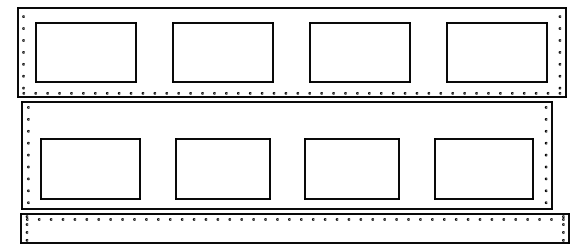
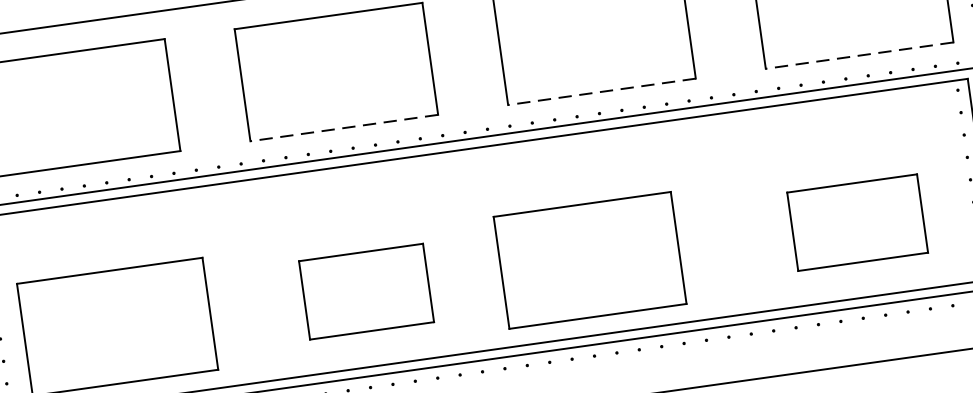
line: (223, 82) -> (344, 128), solid -> dashed
line: (360, 82) -> (602, 92), solid -> dashed
line: (497, 82) -> (859, 56), solid -> dashed
part: (222, 168) -> (365, 290), size x0.7
part: (351, 168) -> (589, 259), moved
part: (483, 168) -> (856, 221), size x0.7

